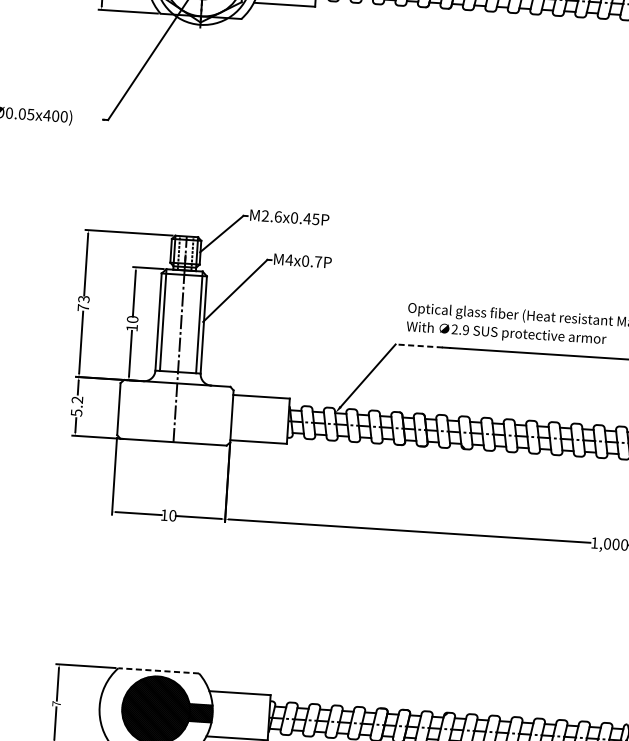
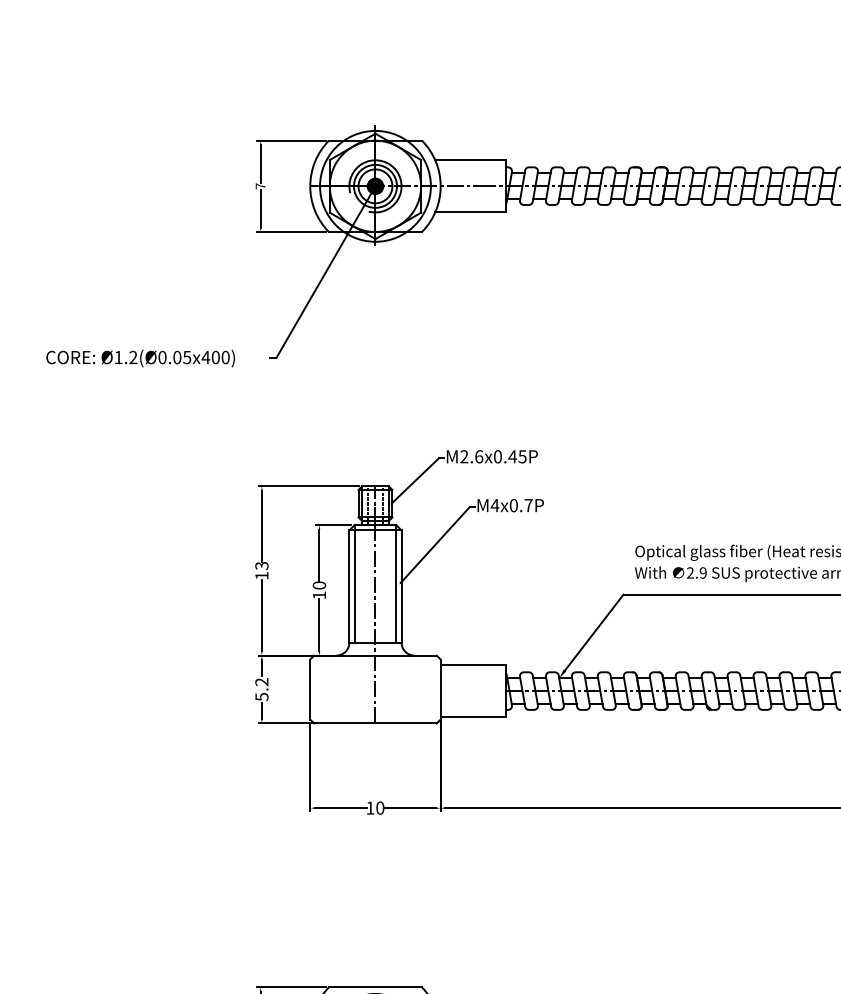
text: (83, 307) -> (261, 575), 73 -> 13
line: (419, 345) -> (650, 594), dashed -> solid
line: (158, 670) -> (375, 987), dashed -> solid

